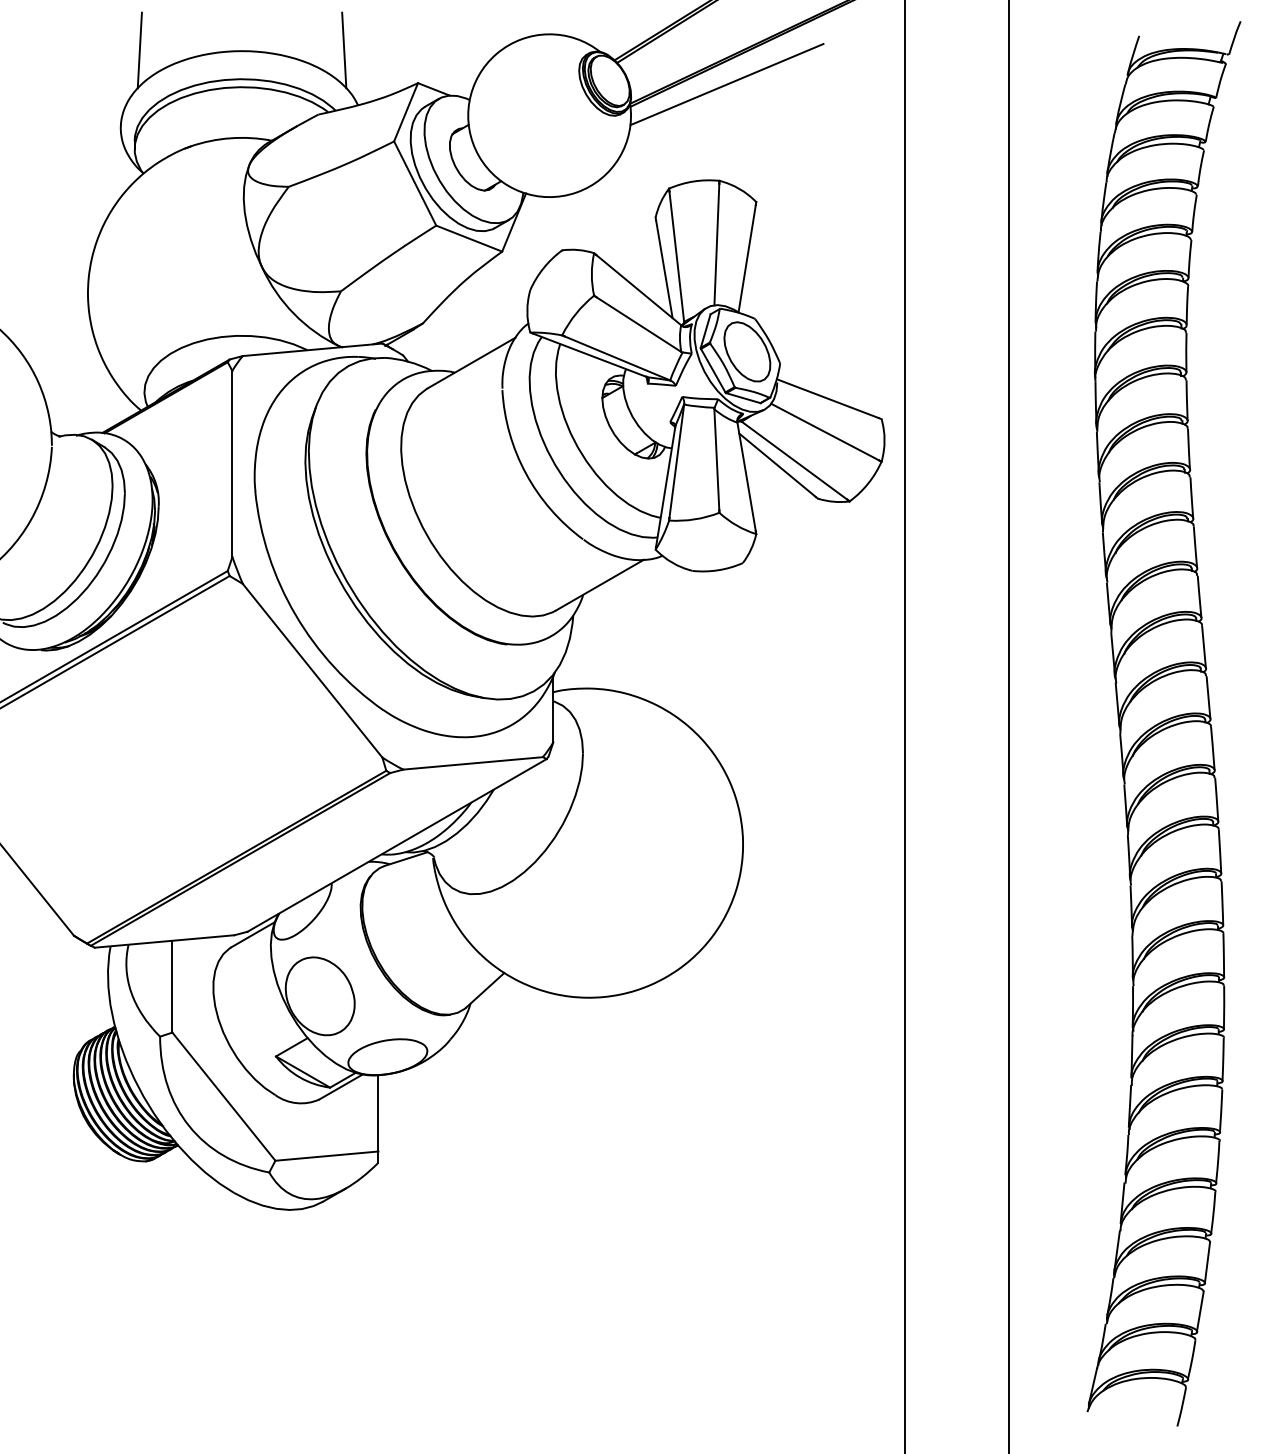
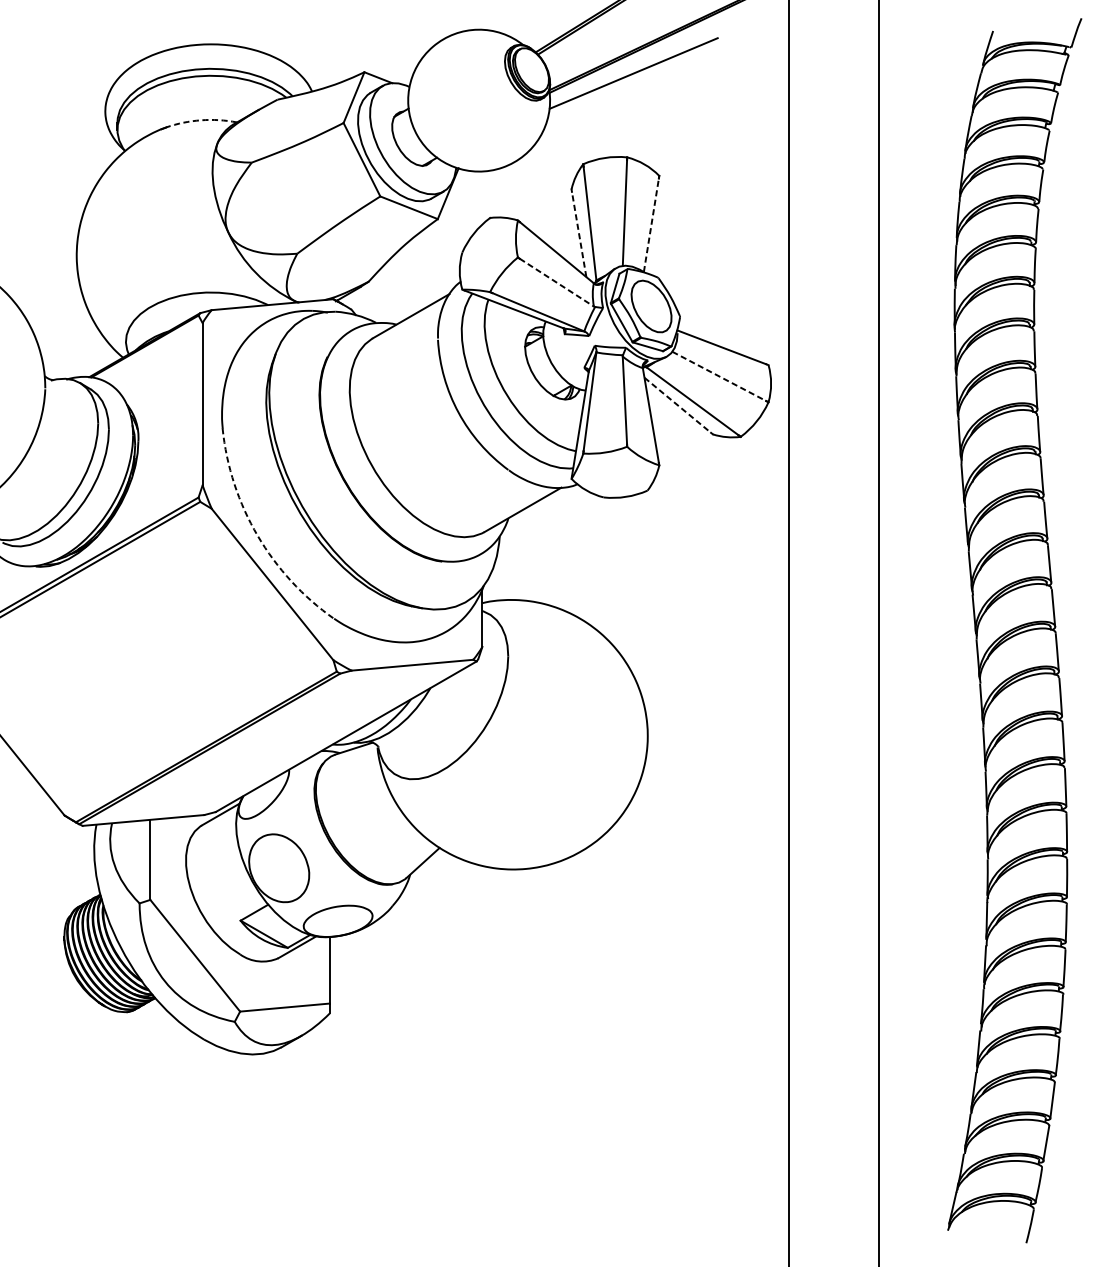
line: (139, 50) -> (121, 43), removed
line: (344, 50) -> (300, 43), removed
arc: (230, 138) -> (200, 120), solid -> dashed
line: (747, 258) -> (651, 225), solid -> dashed
line: (664, 269) -> (579, 234), solid -> dashed
line: (638, 324) -> (556, 282), solid -> dashed
line: (825, 432) -> (719, 376), solid -> dashed
line: (777, 465) -> (677, 405), solid -> dashed
arc: (295, 614) -> (257, 535), solid -> dashed

